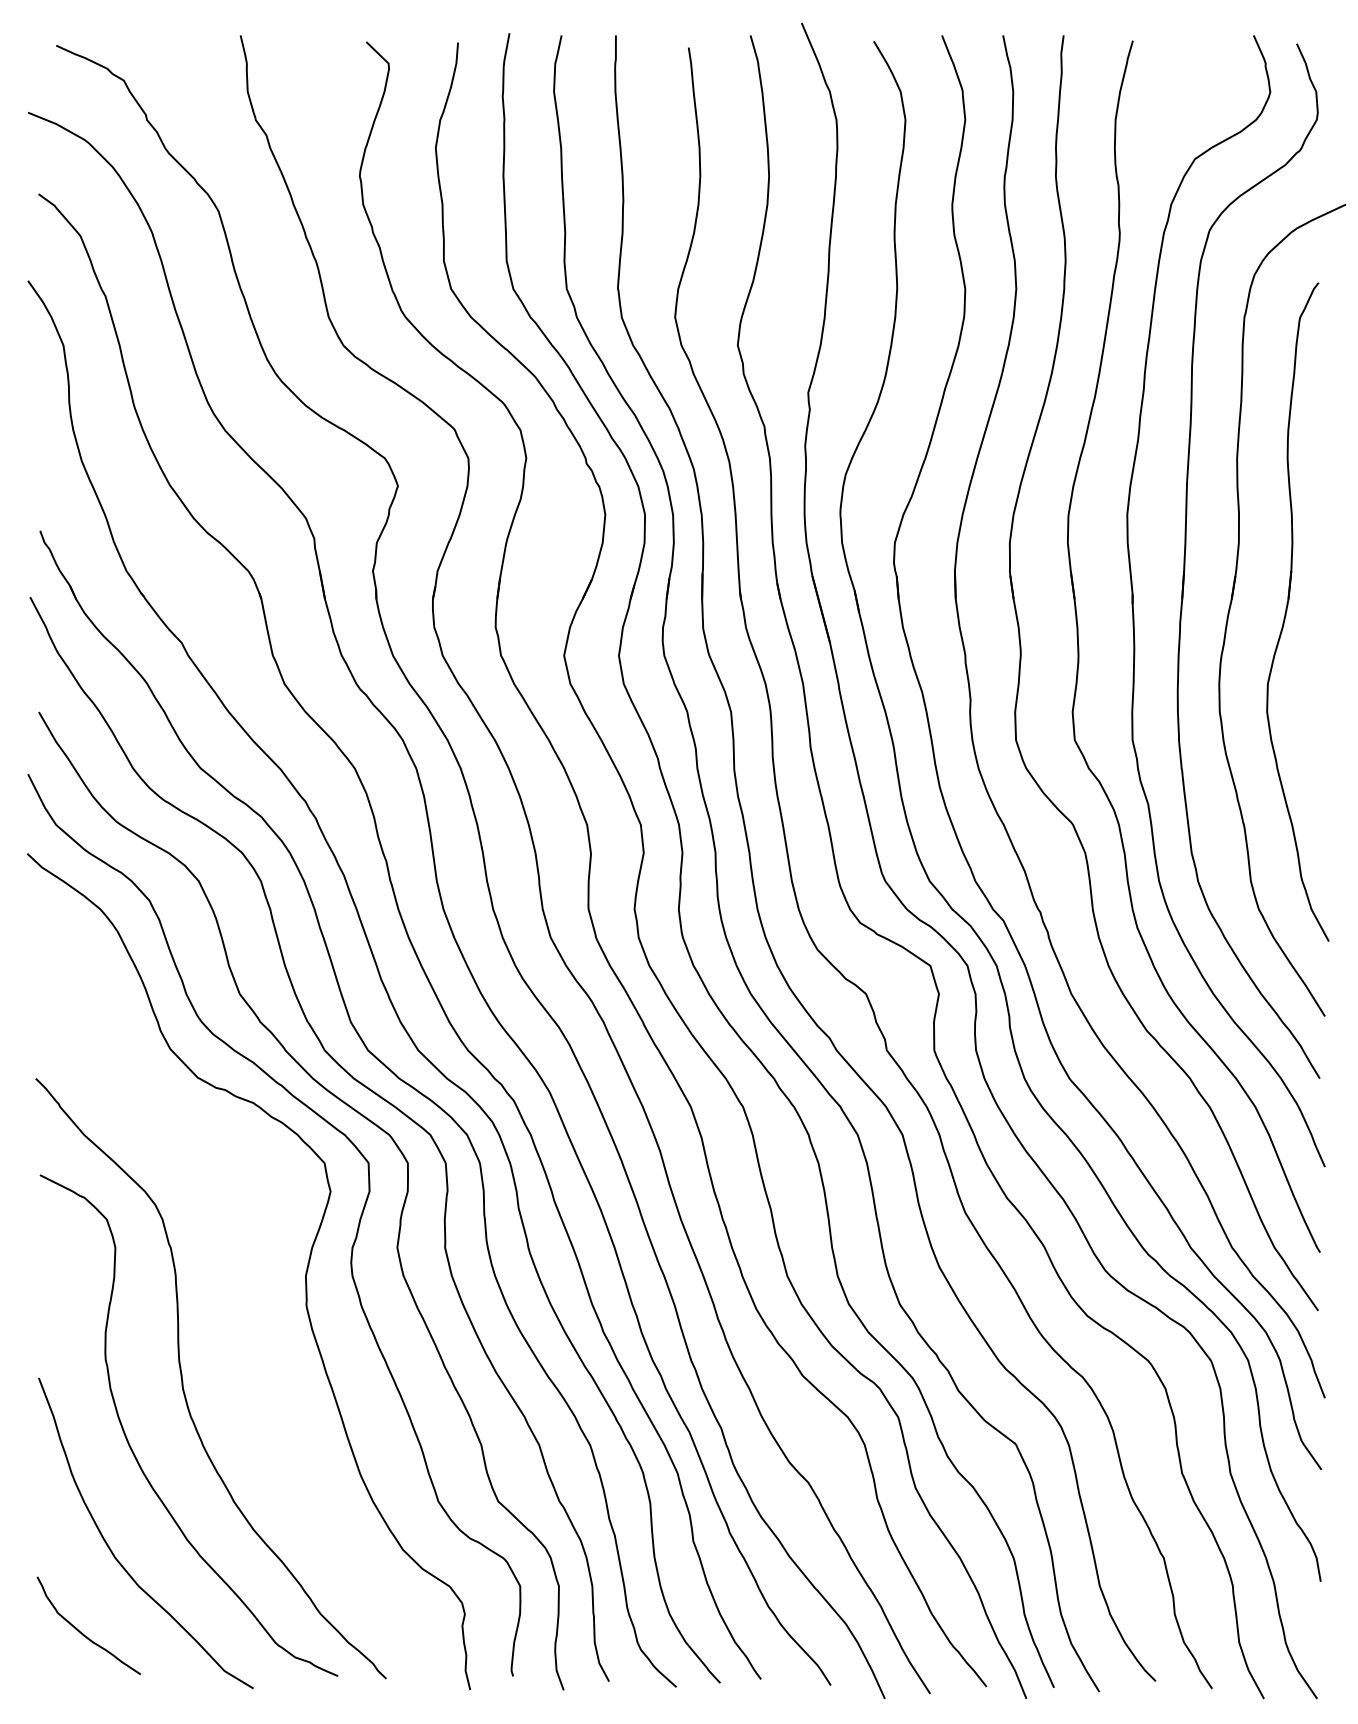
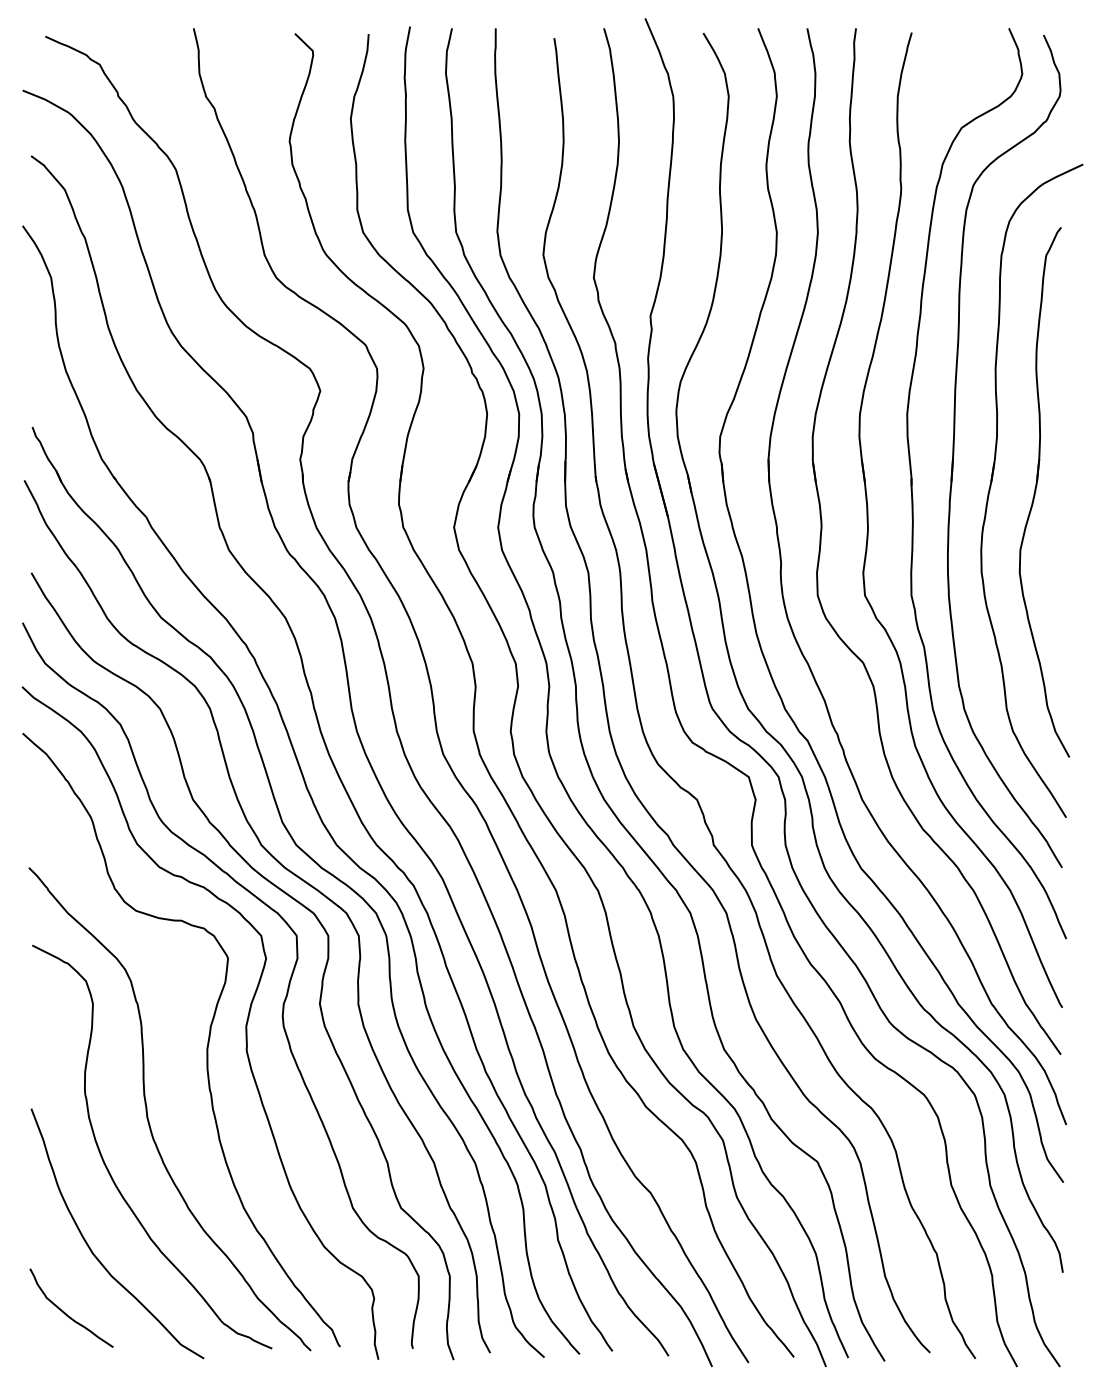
curve: (257, 1296) -> (207, 1043), added

